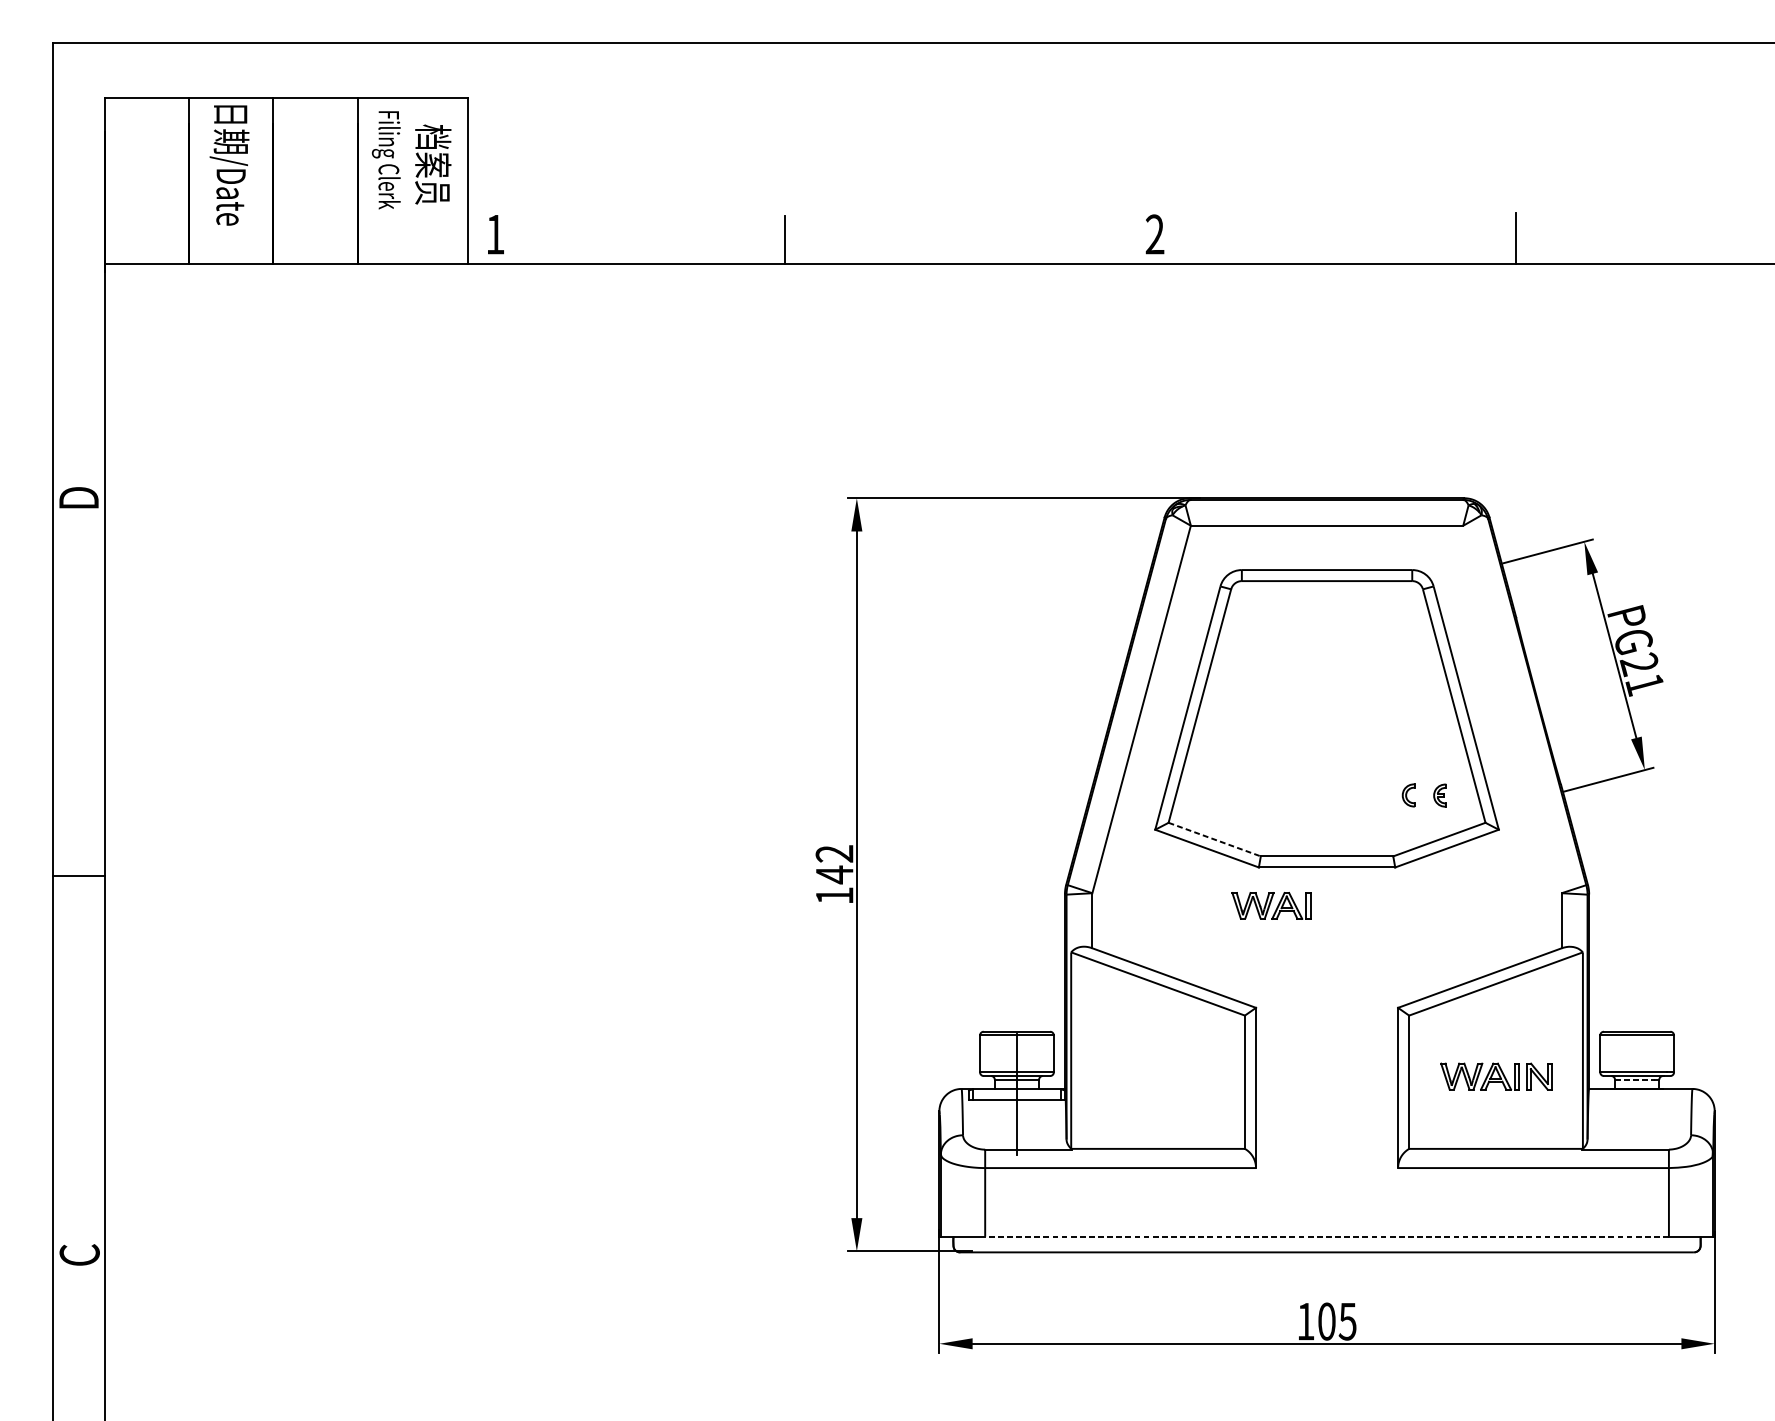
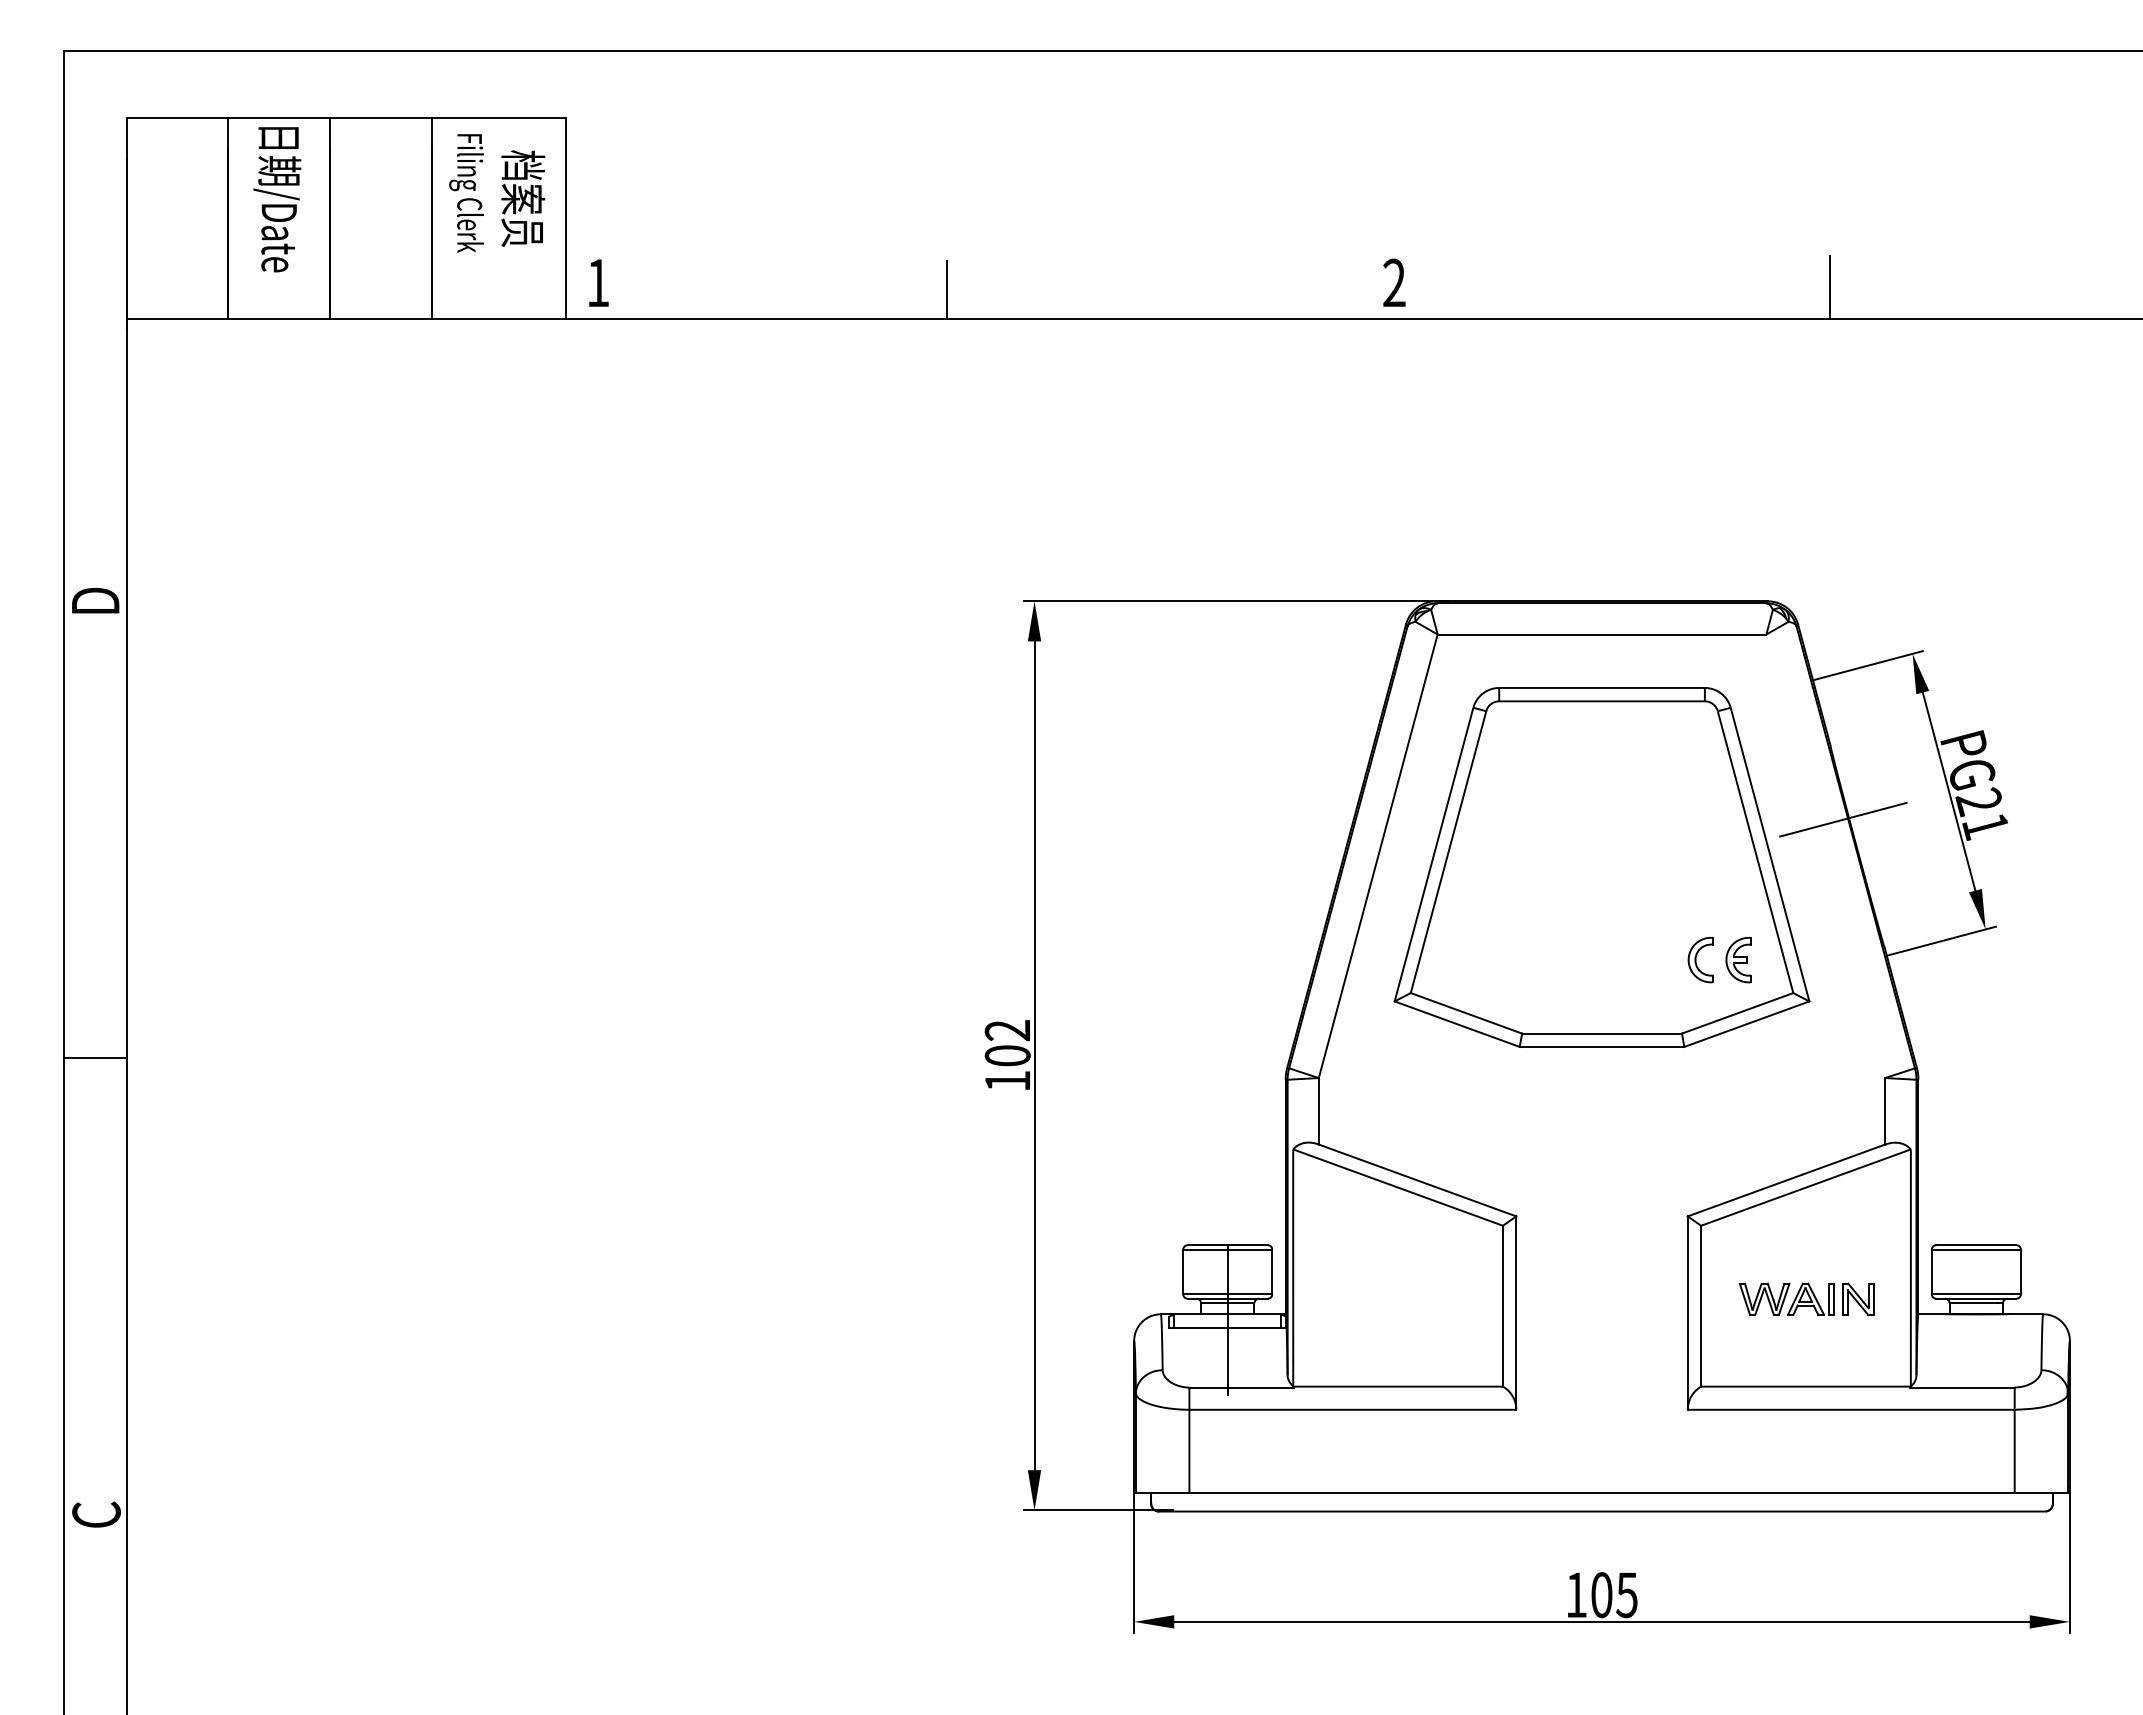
line: (1527, 679) -> (1843, 819), added
part: (1408, 795) -> (1700, 959), size x1.67
part: (1440, 795) -> (1738, 960), size x1.67
line: (1214, 839) -> (1466, 1013), dashed -> solid
text: (834, 874) -> (1007, 1055), 142 -> 102
part: (1271, 905) -> (1534, 1092), removed
line: (1635, 1080) -> (1974, 1303), dashed -> solid
line: (1327, 1236) -> (1602, 1492), dashed -> solid

